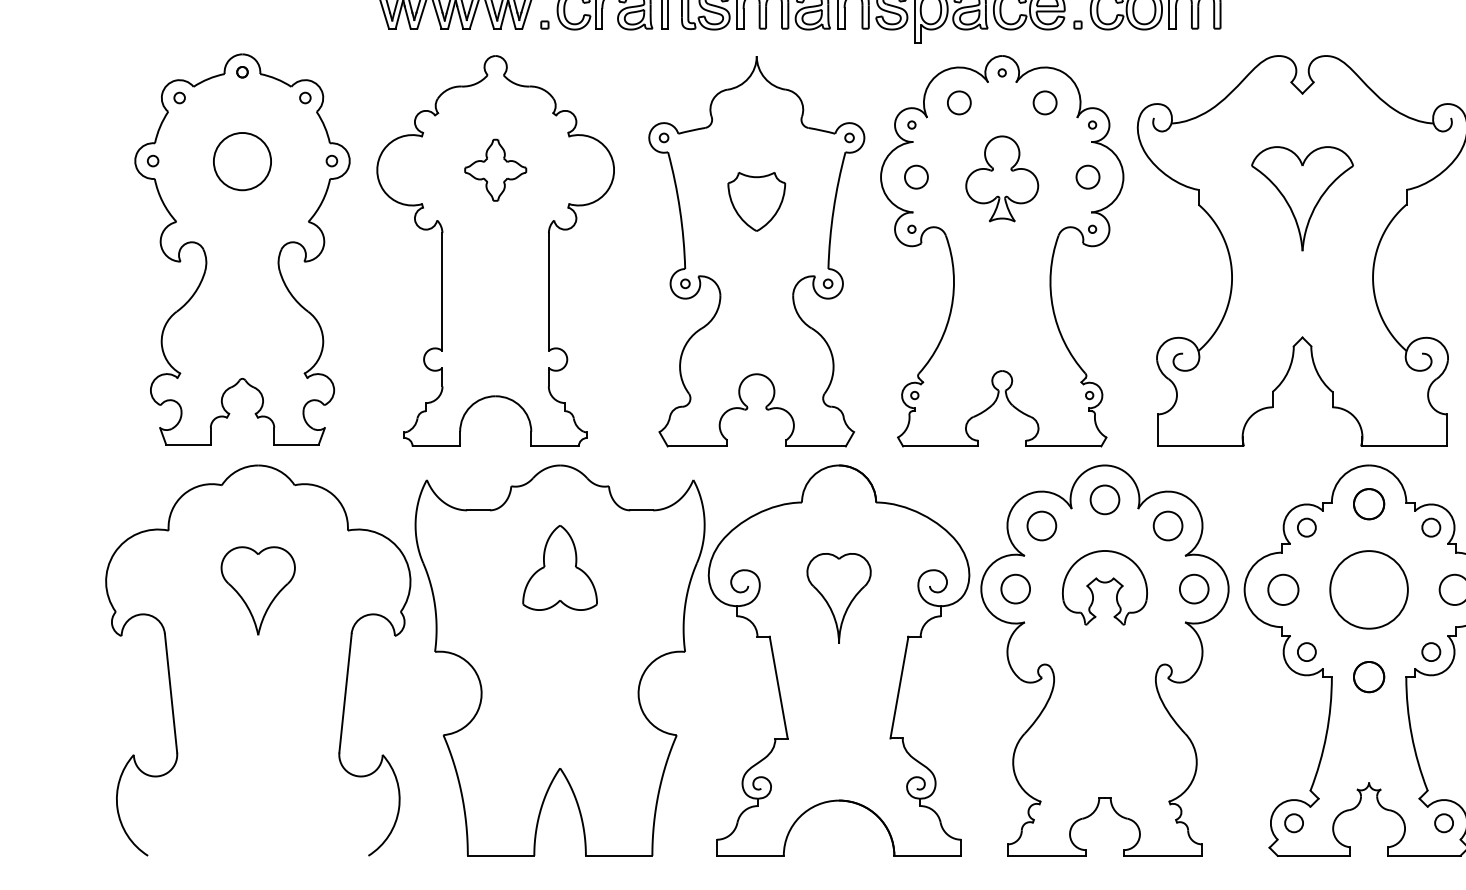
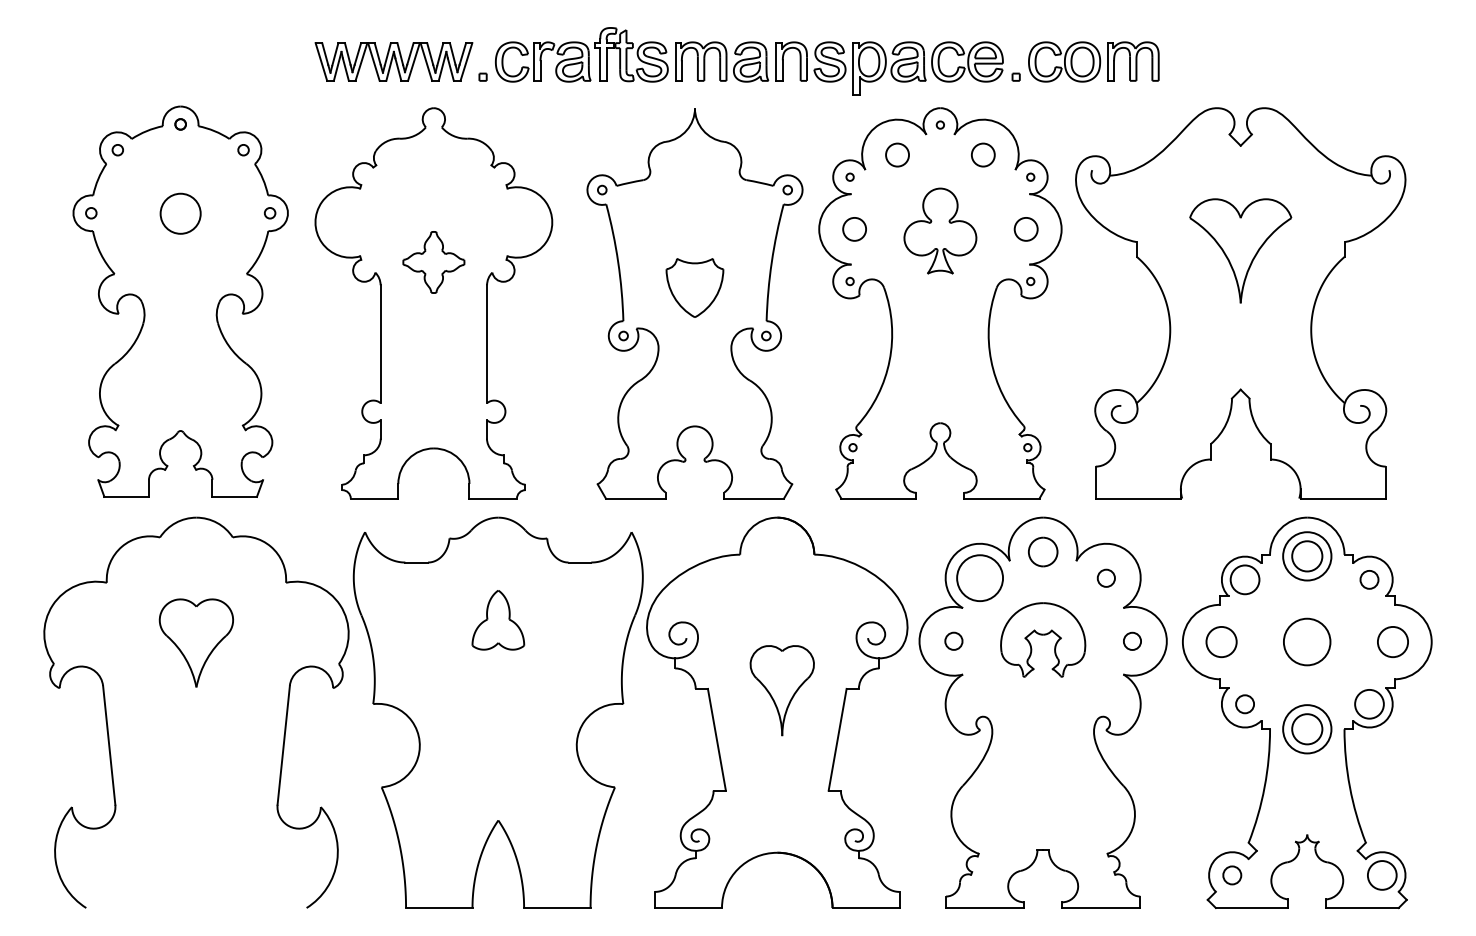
circle: (242, 161) -> (180, 213), size x0.7
part: (495, 170) -> (433, 262), moved
part: (756, 201) -> (694, 287), moved
circle: (1369, 504) -> (1307, 556), size x1.6
circle: (1041, 525) -> (979, 577), size x1.6
circle: (1168, 526) -> (1106, 578), size x0.6
circle: (1307, 527) -> (1245, 579), size x1.6
part: (560, 568) -> (498, 620), size x0.7
circle: (1015, 588) -> (953, 640), size x0.6
circle: (1194, 589) -> (1132, 641), size x0.6
circle: (1368, 589) -> (1306, 641), size x0.6
part: (838, 598) -> (781, 690), moved
circle: (1431, 652) -> (1369, 704), size x1.6
circle: (1369, 677) -> (1307, 729), size x1.6
circle: (1444, 823) -> (1382, 875), size x1.6

